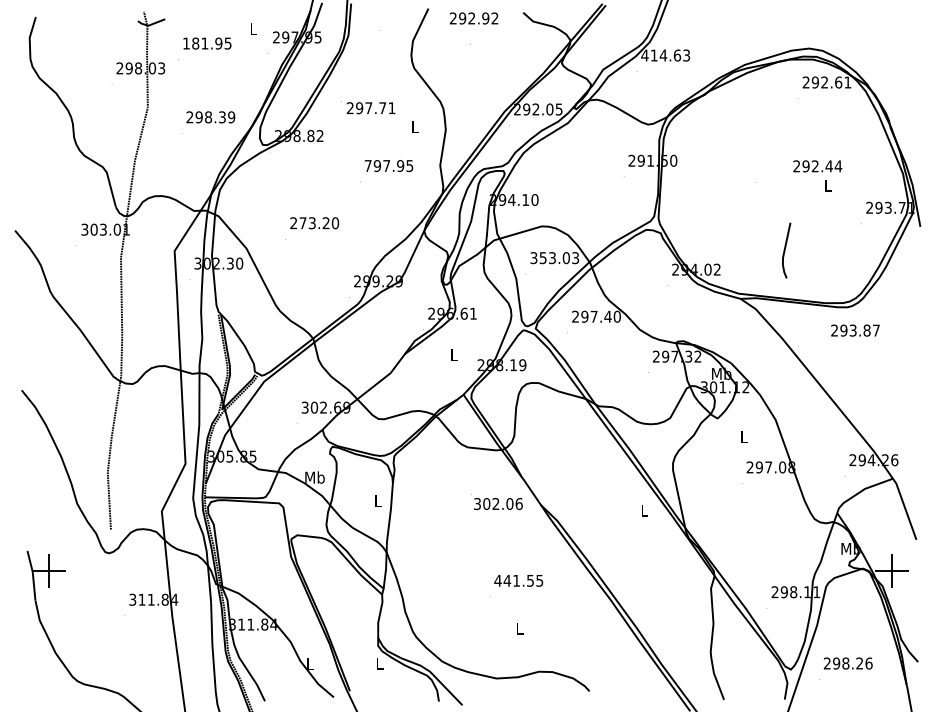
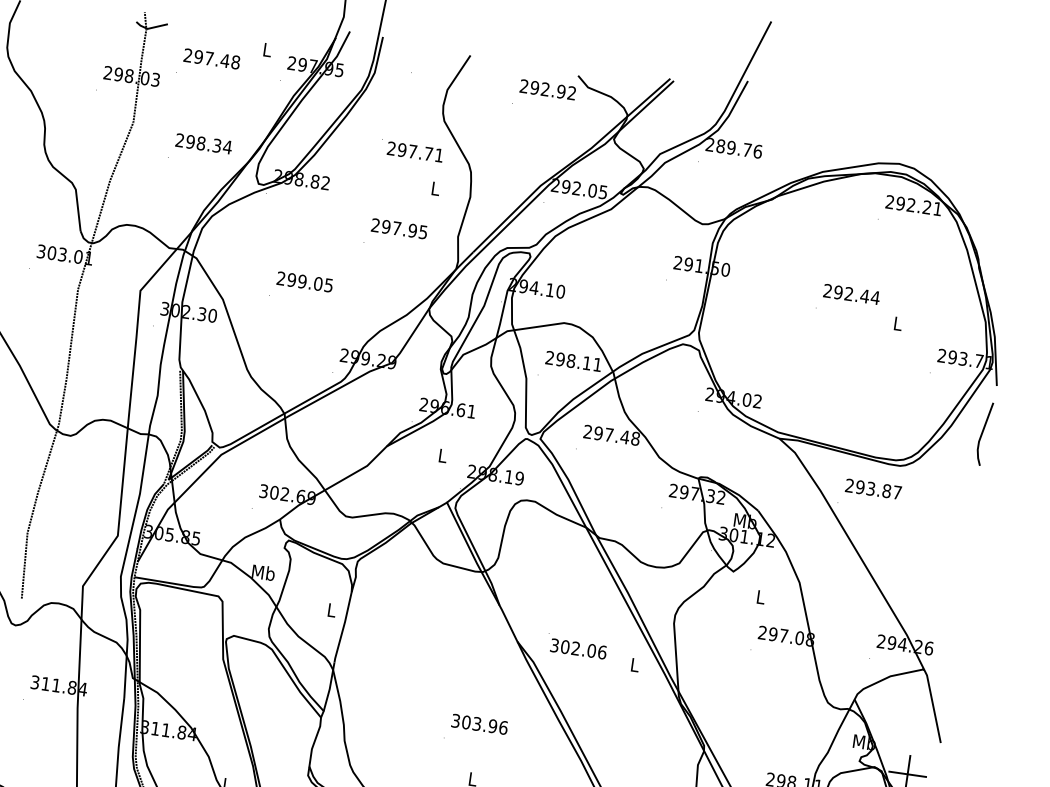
text: (473, 18) -> (547, 89), moved
text: (207, 43) -> (212, 58), 181.95 -> 297.48
text: (665, 55) -> (733, 148), 414.63 -> 289.76
text: (838, 82) -> (927, 207), 292.61 -> 292.21
text: (368, 107) -> (412, 150), moved
text: (231, 117) -> (227, 147), 298.39 -> 298.34
text: (367, 165) -> (374, 224), 797.95 -> 297.95
text: (817, 166) -> (851, 294), moved
text: (319, 223) -> (310, 283), 273.20 -> 299.05
line: (785, 250) -> (983, 433), moved
text: (554, 258) -> (573, 361), 353.03 -> 298.11
text: (616, 316) -> (634, 438), 297.40 -> 297.48
text: (855, 330) -> (873, 489), moved
text: (496, 501) -> (576, 645), moved
text: (518, 580) -> (479, 723), 441.55 -> 303.96

